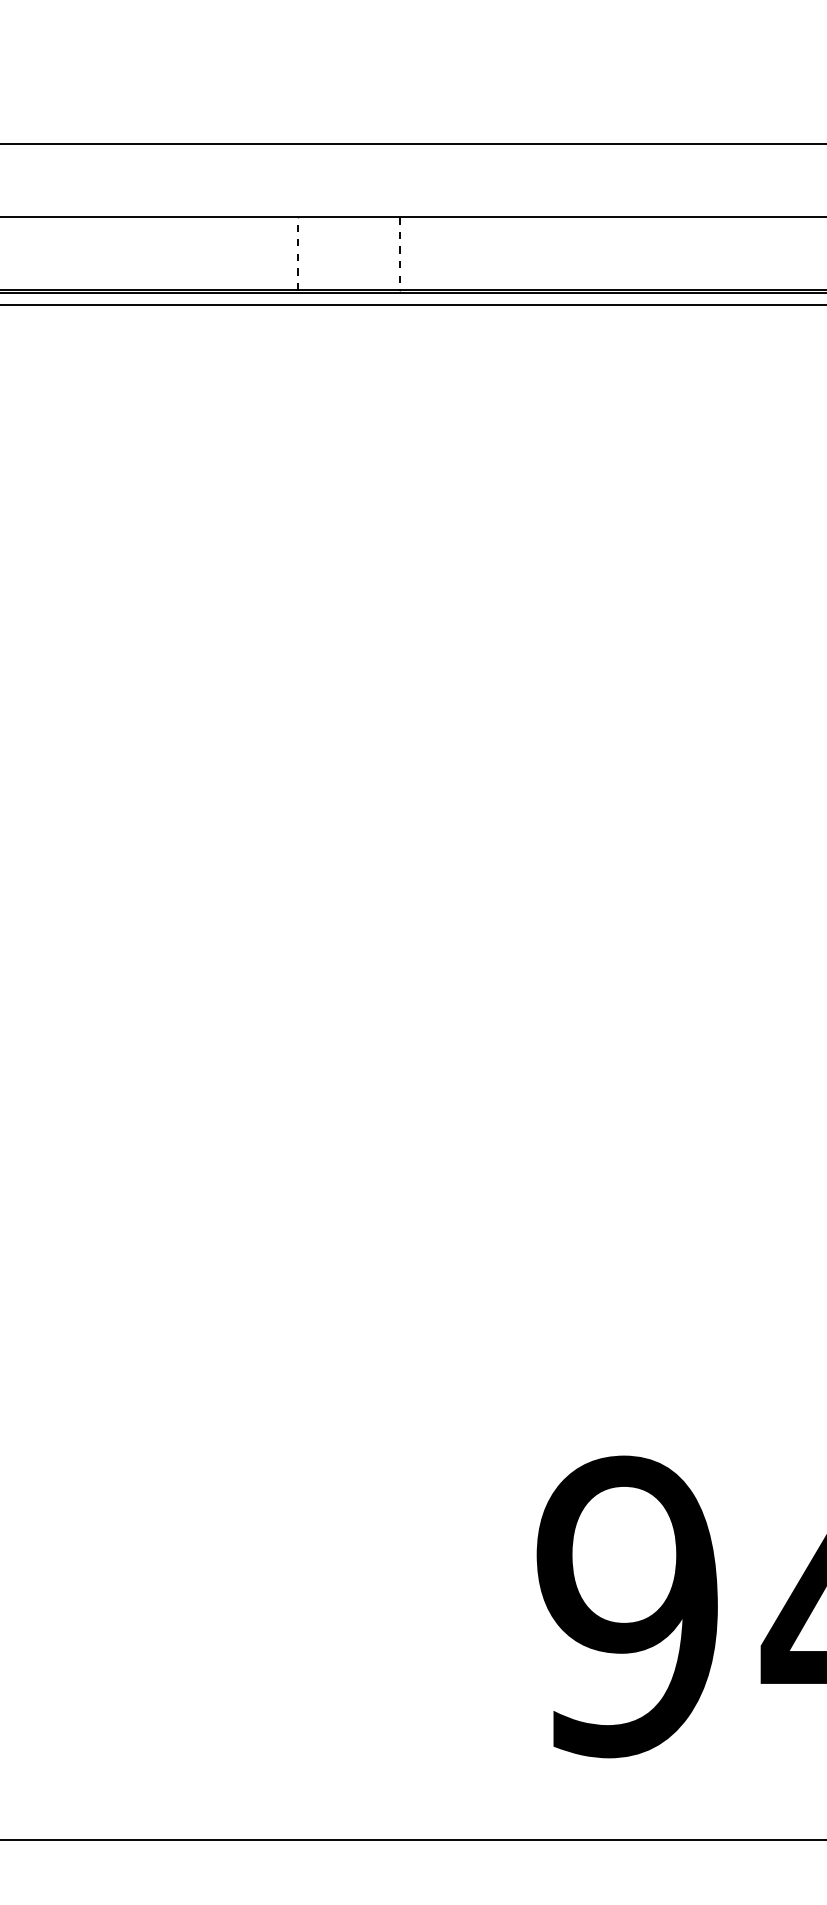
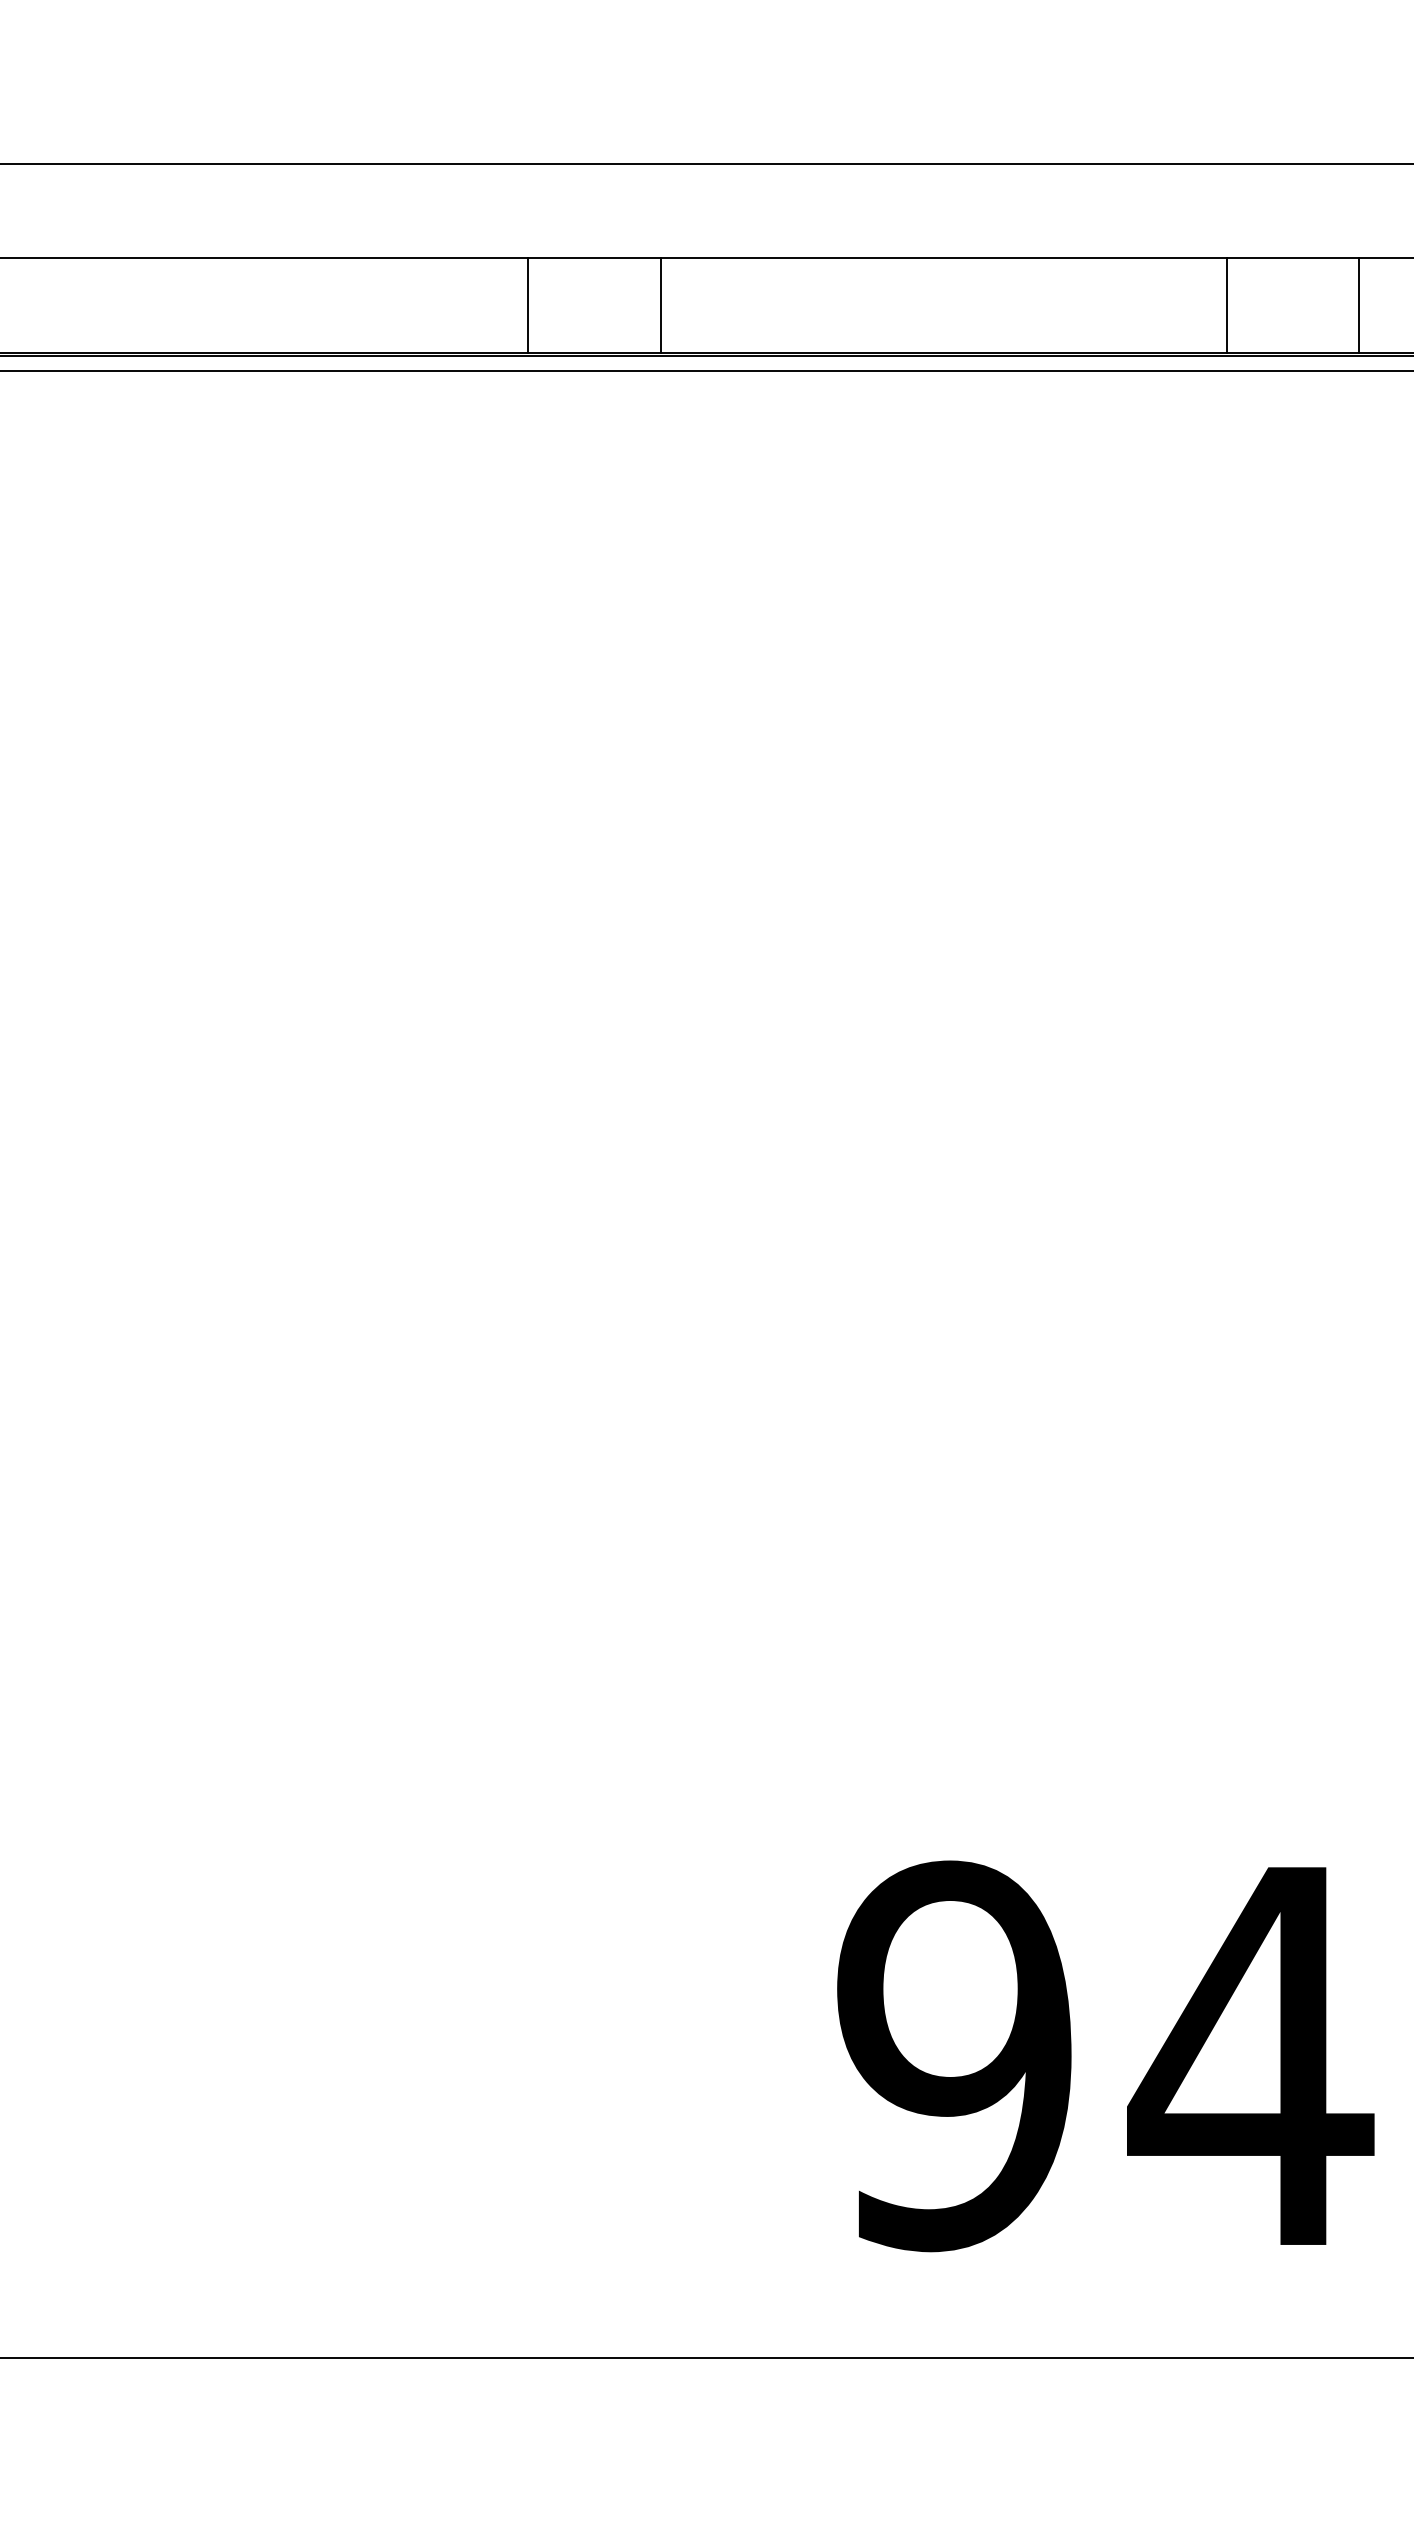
line: (298, 253) -> (528, 304), dashed -> solid
line: (400, 253) -> (660, 305), dashed -> solid

